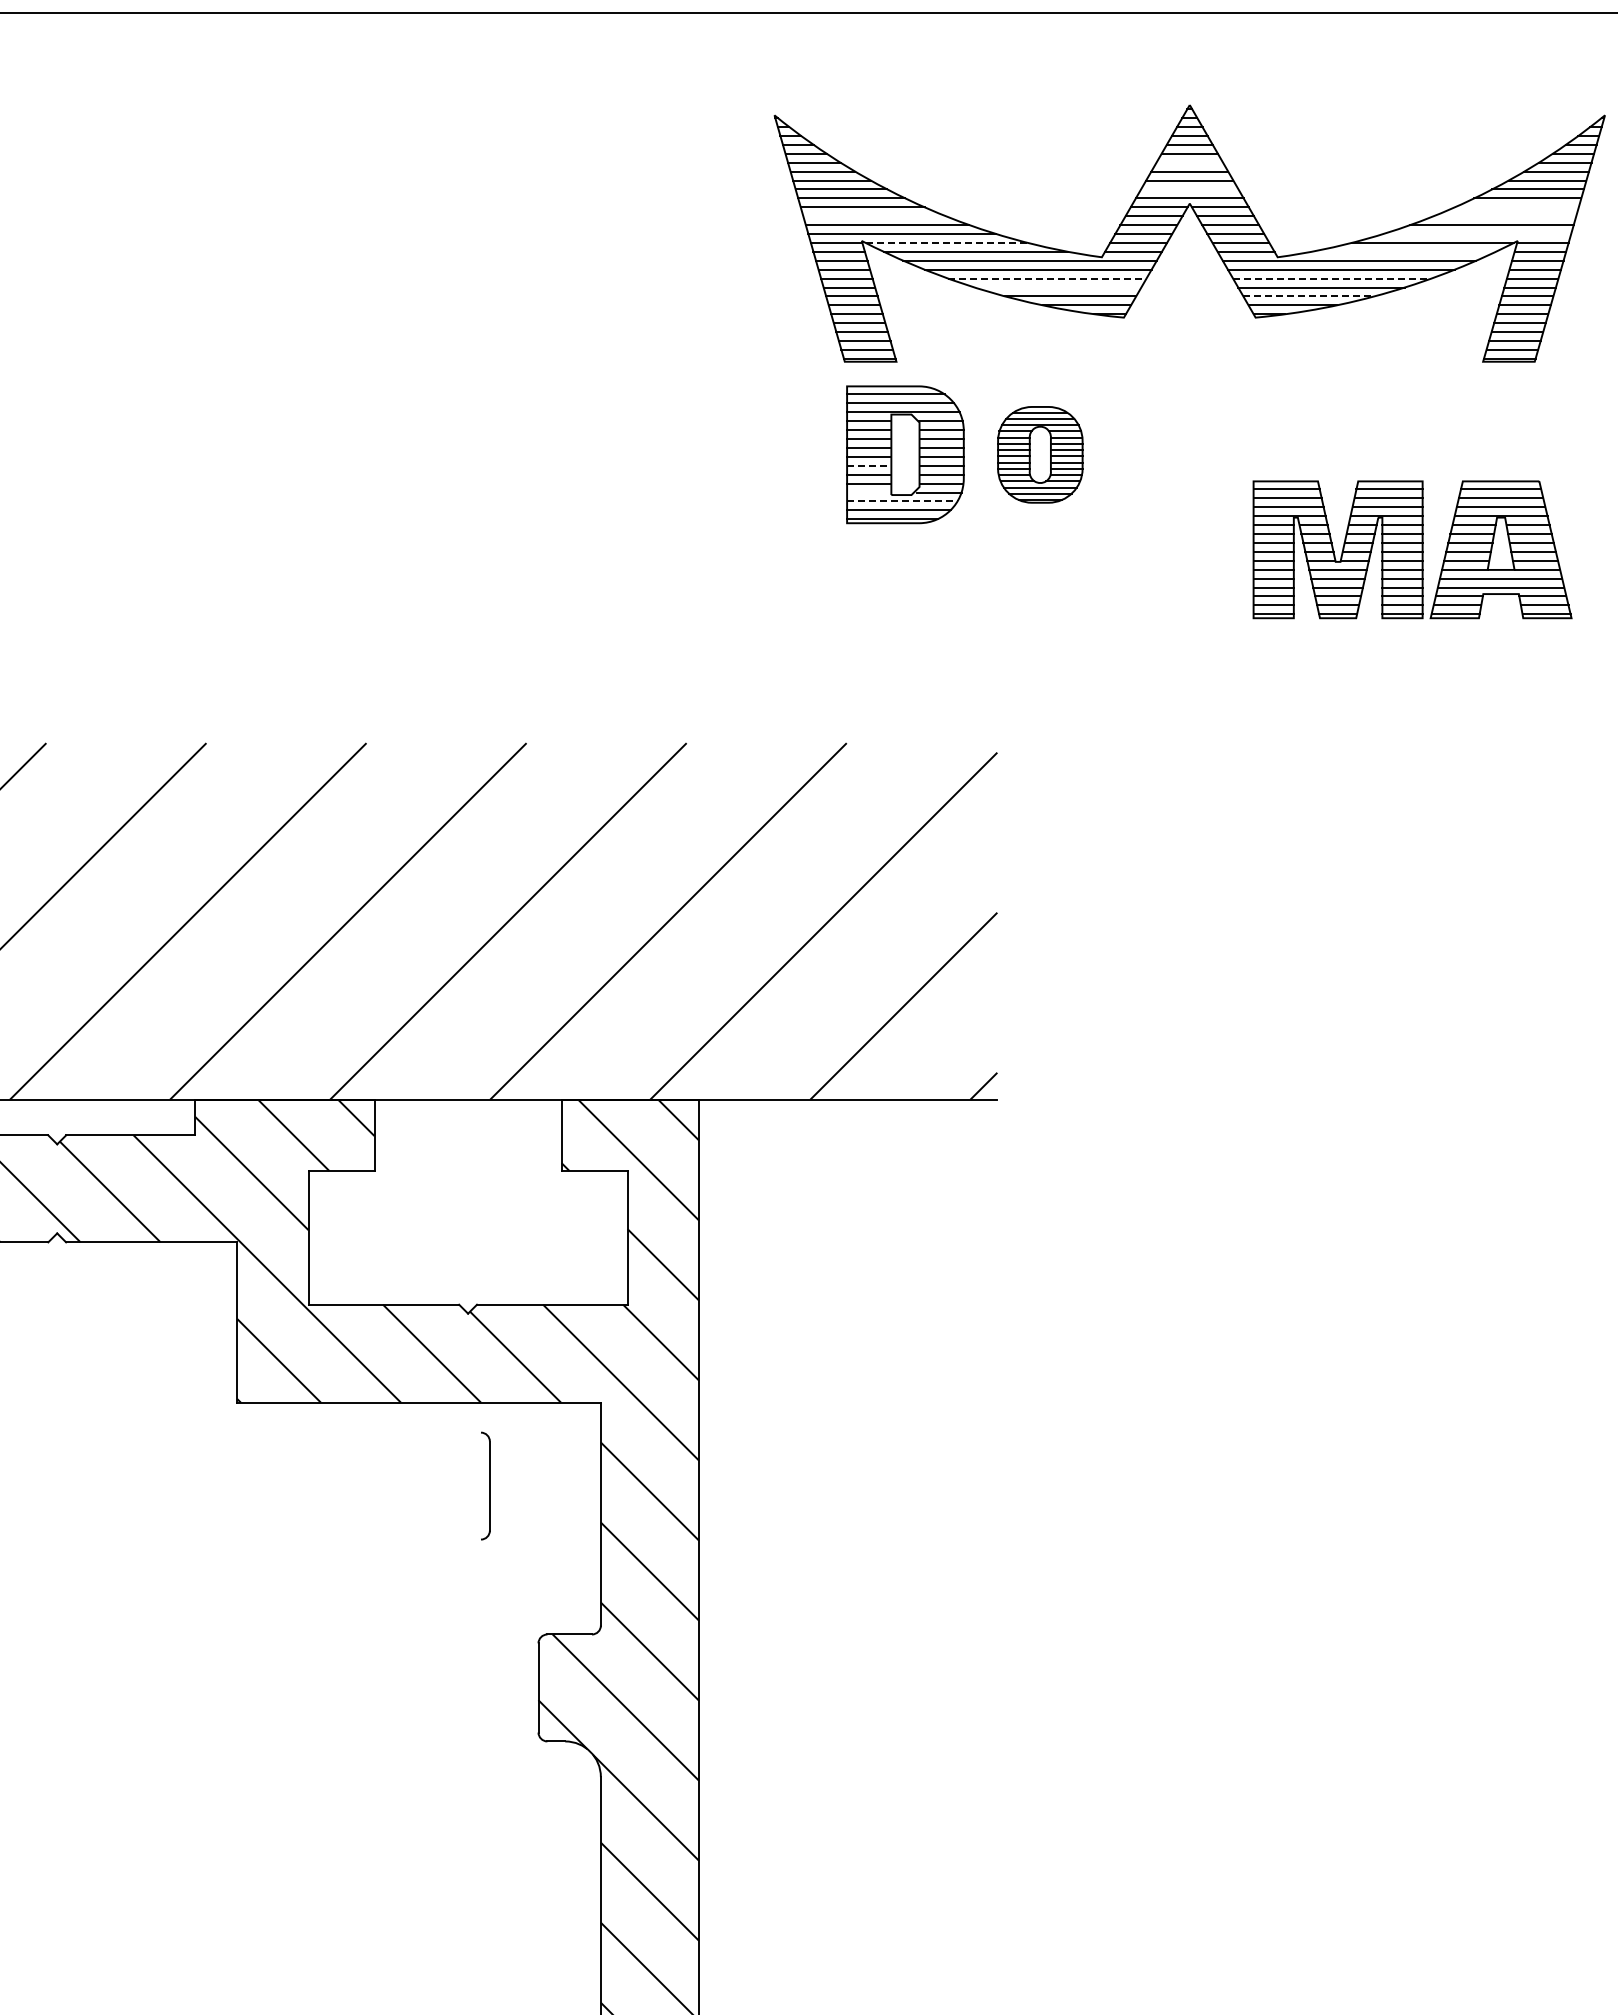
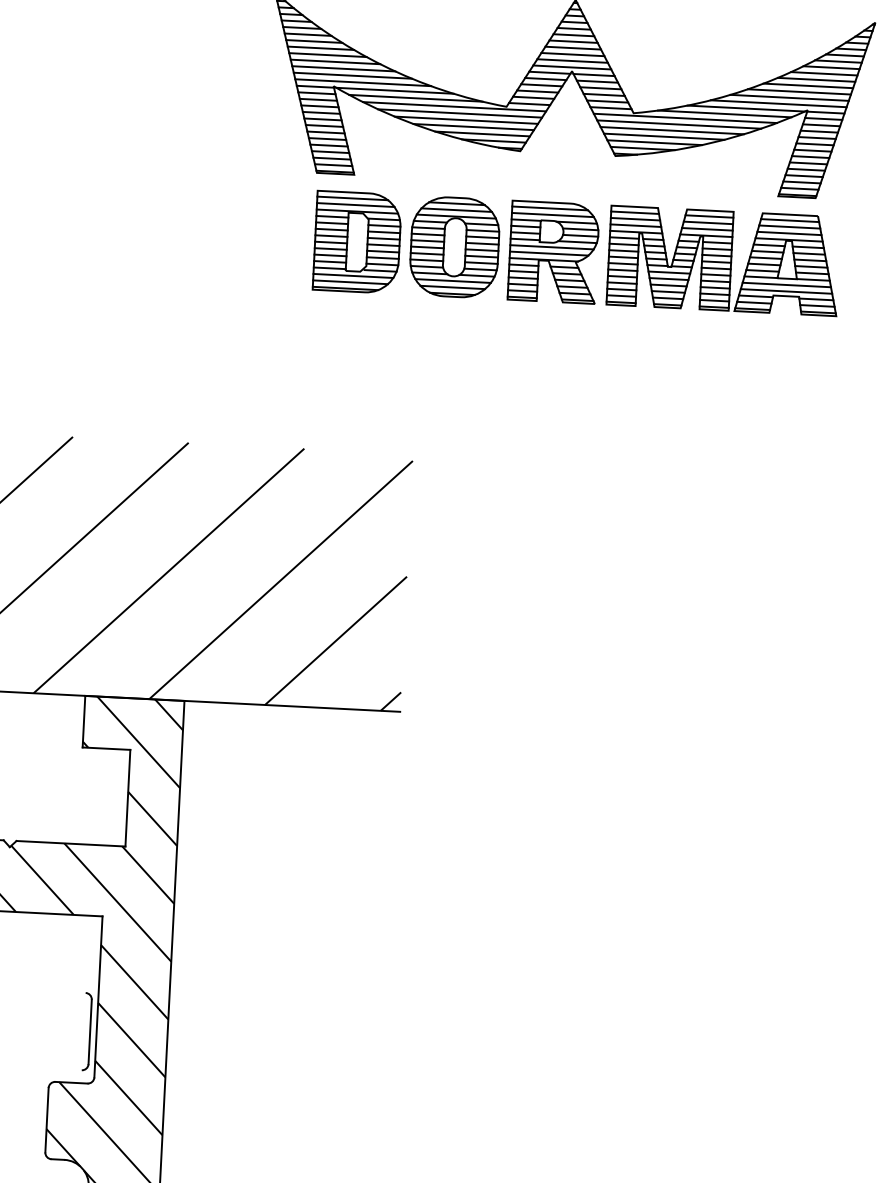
line: (1189, 162) -> (573, 41), added
line: (1189, 189) -> (572, 61), added
line: (1516, 207) -> (808, 86), added
line: (874, 216) -> (343, 69), added
line: (1504, 216) -> (799, 92), added
line: (1477, 234) -> (778, 104), added
line: (947, 242) -> (395, 90), dashed -> solid
line: (1403, 251) -> (724, 113), added
line: (1047, 278) -> (466, 120), dashed -> solid
line: (1332, 278) -> (672, 130), dashed -> solid
line: (1057, 287) -> (473, 127), added
line: (1309, 296) -> (655, 142), dashed -> solid
part: (1040, 454) -> (454, 247), size x1.43
part: (1176, 454) -> (553, 252), added
line: (869, 465) -> (330, 248), dashed -> solid
line: (869, 492) -> (330, 268), added
line: (902, 501) -> (353, 276), dashed -> solid
part: (1412, 549) -> (723, 260), moved
part: (485, 1485) -> (87, 1031), moved

